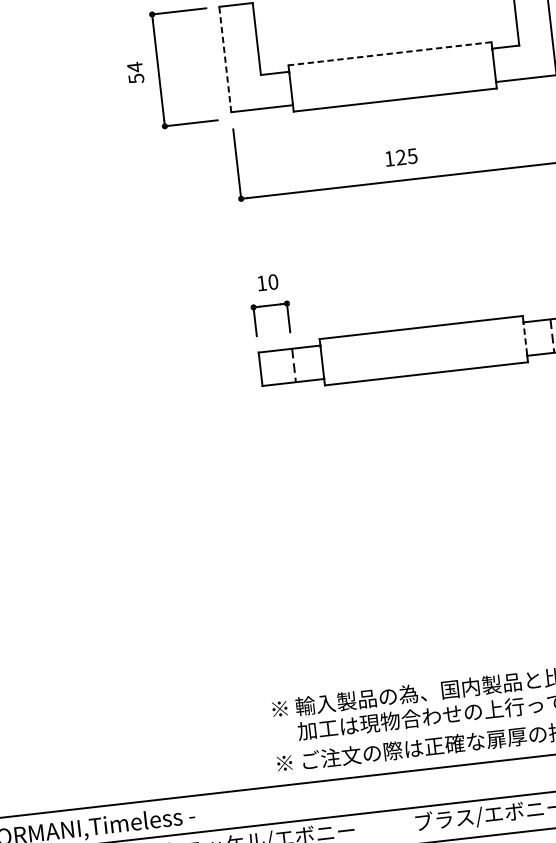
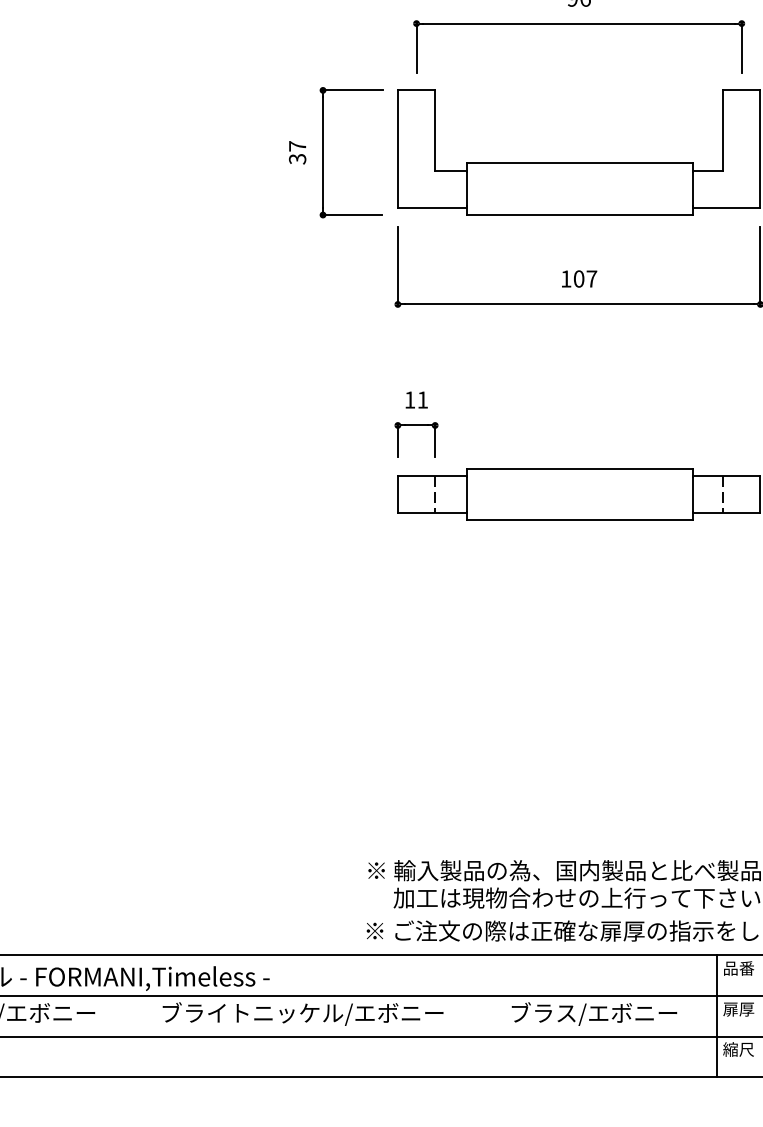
line: (389, 53) -> (579, 163), dashed -> solid
line: (225, 59) -> (397, 149), dashed -> solid
text: (135, 71) -> (297, 151), 54 -> 37
text: (406, 156) -> (585, 278), 125 -> 107
text: (272, 281) -> (422, 399), 10 -> 11
line: (525, 338) -> (693, 493), dashed -> solid

